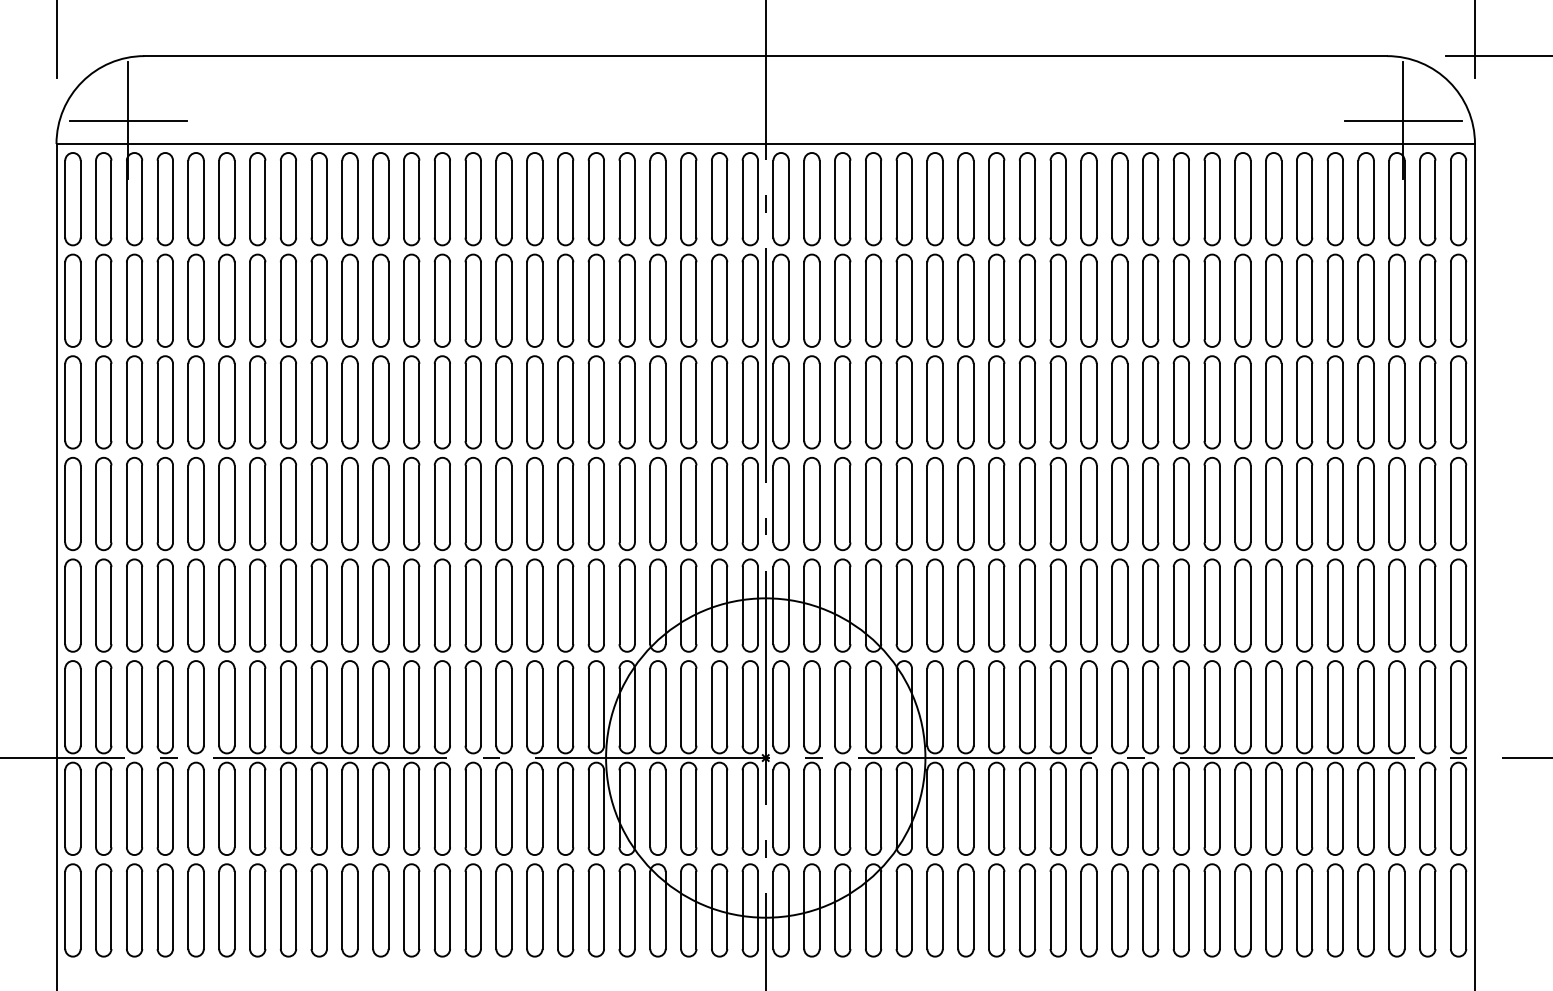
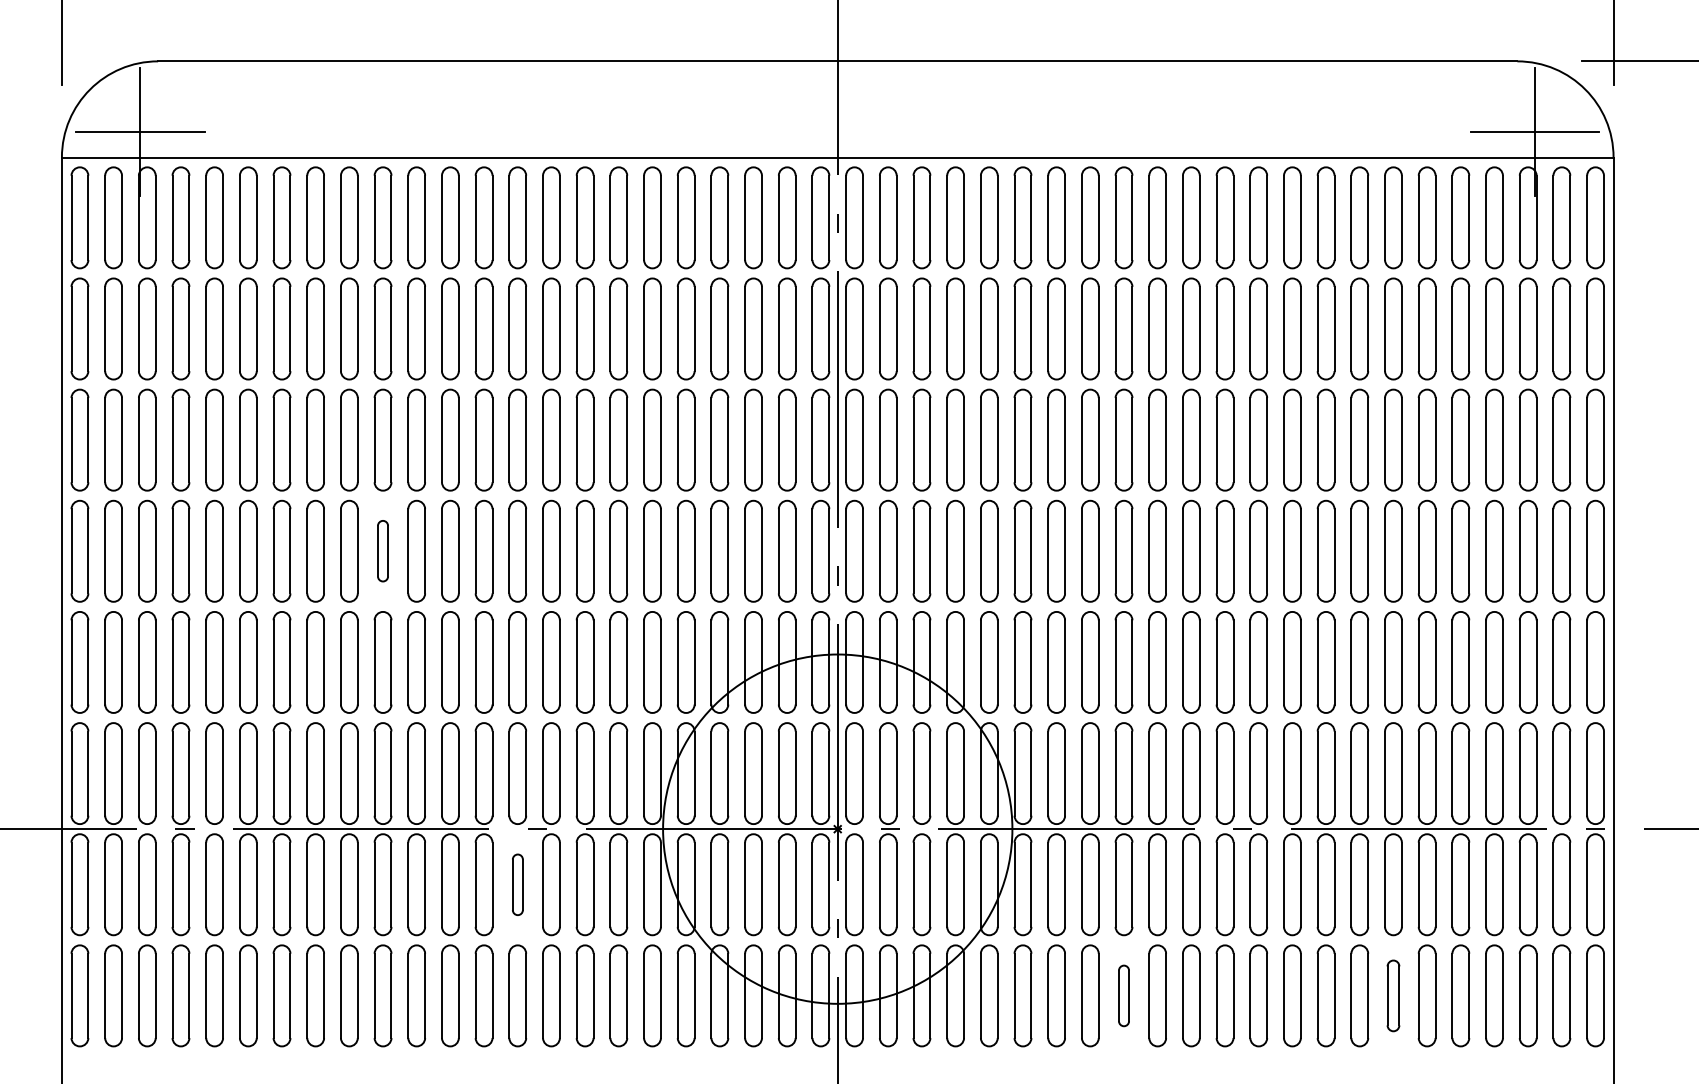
part: (349, 503) -> (382, 550), size x0.6
part: (472, 808) -> (517, 884), size x0.6
part: (1026, 910) -> (1123, 995), size x0.6
part: (1273, 910) -> (1393, 995), size x0.7

